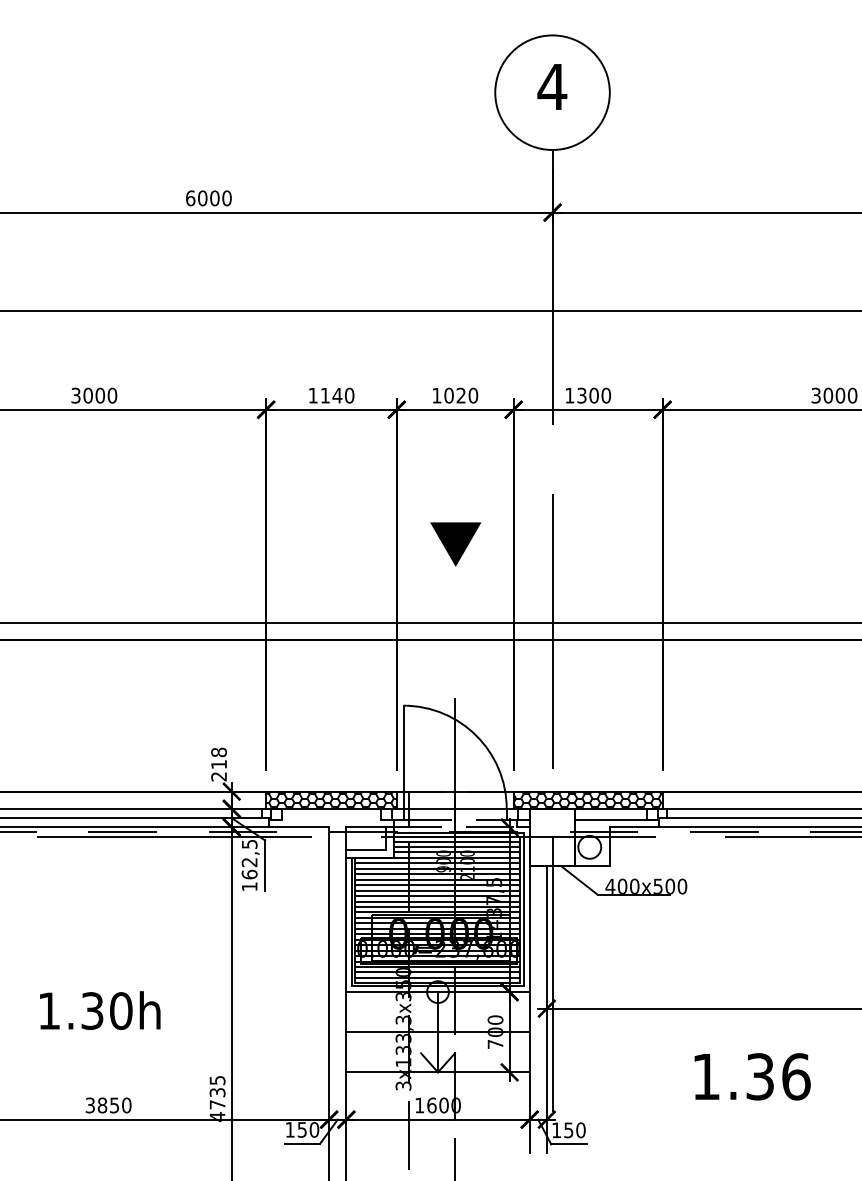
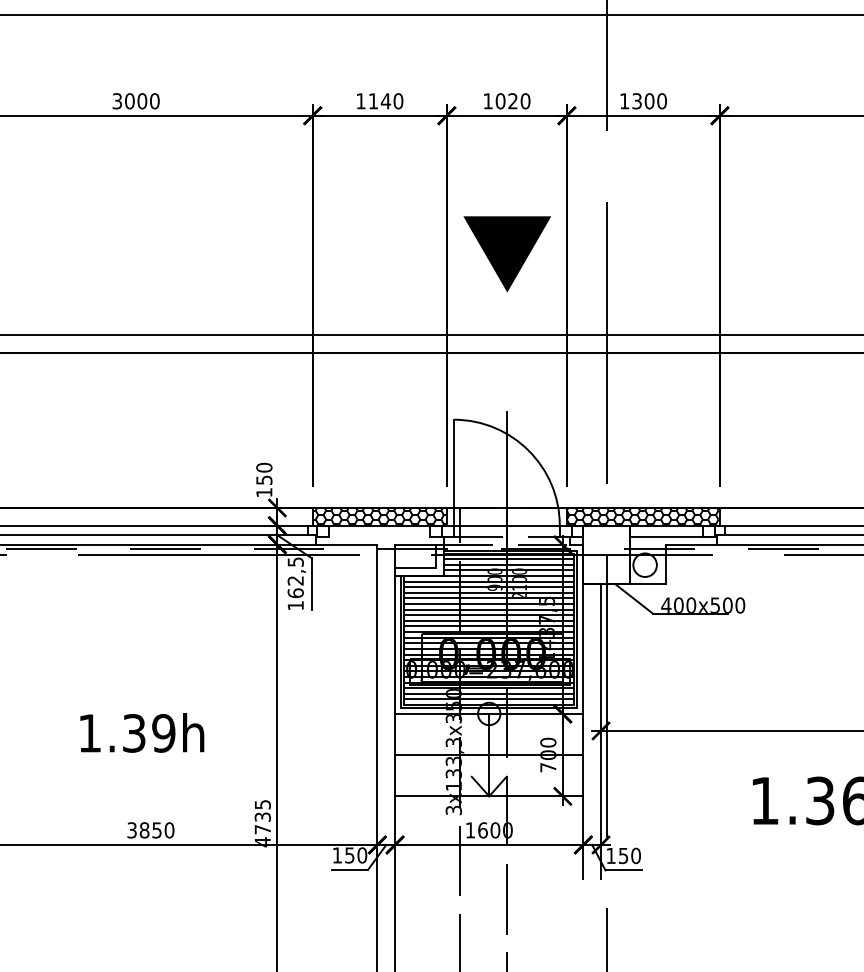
part: (455, 544) -> (507, 254), size x1.67
text: (219, 764) -> (264, 480), 218 -> 150
text: (120, 1010) -> (163, 732), 1.30h -> 1.39h

